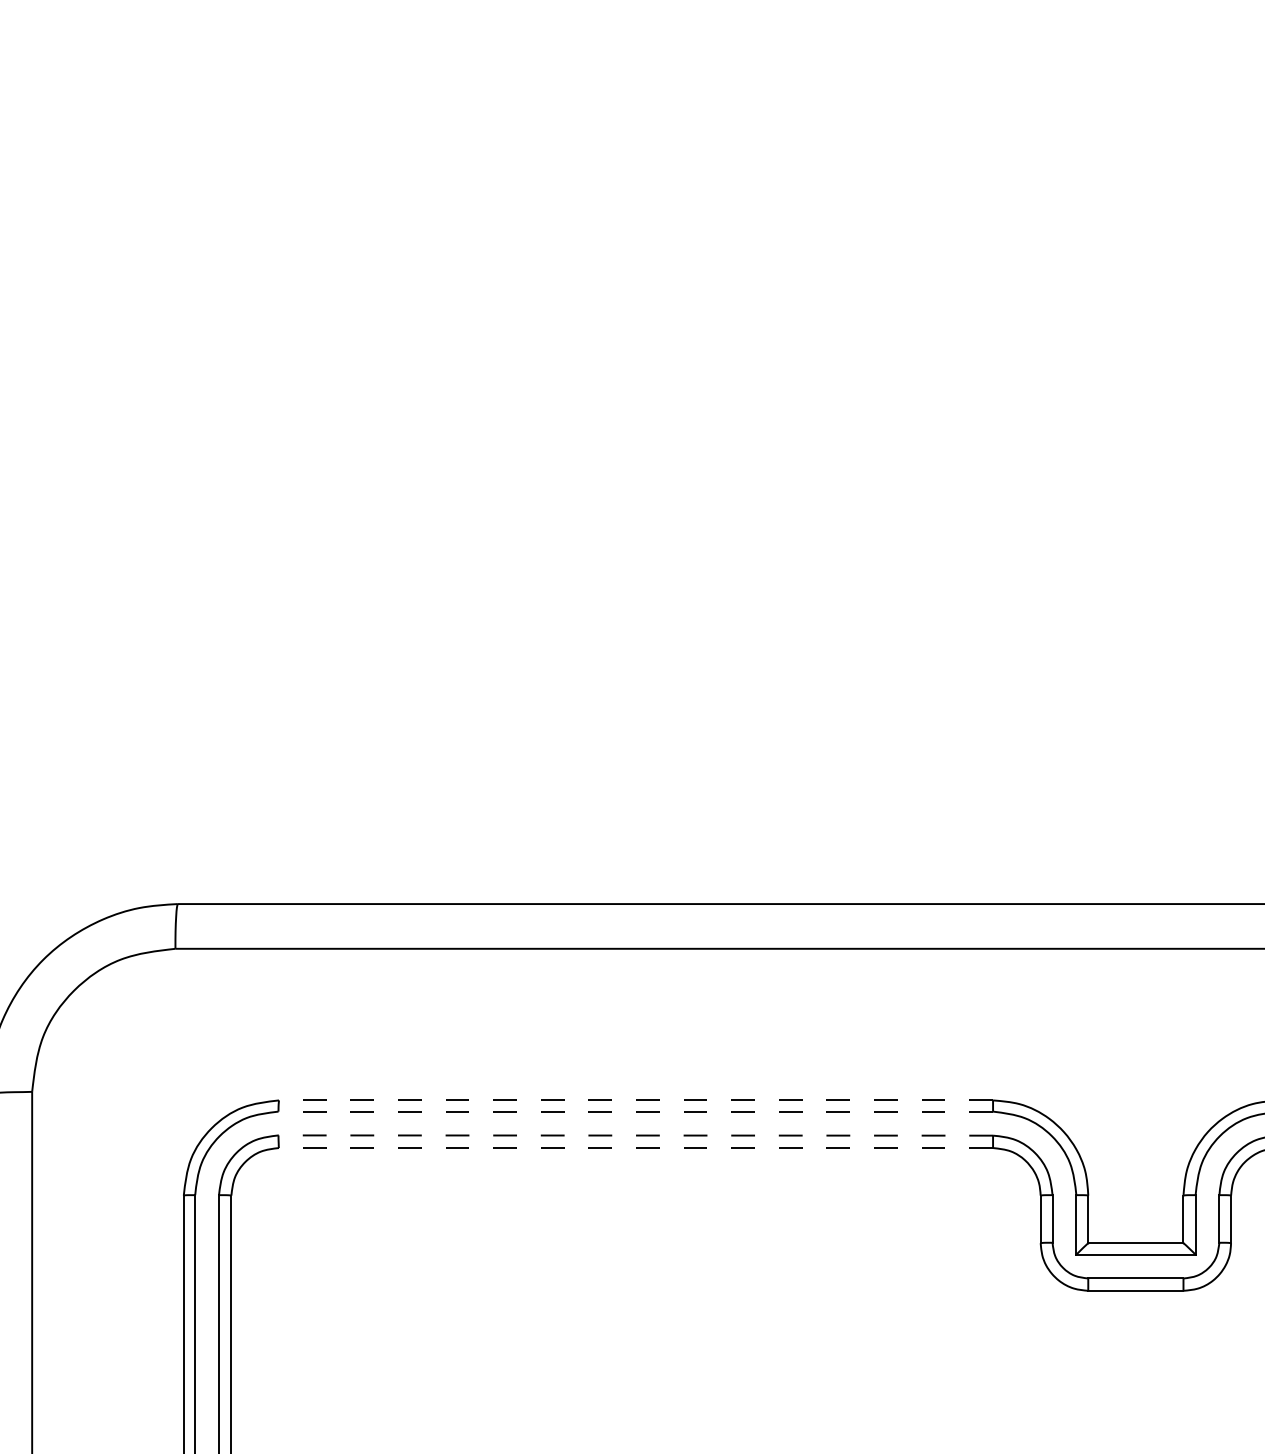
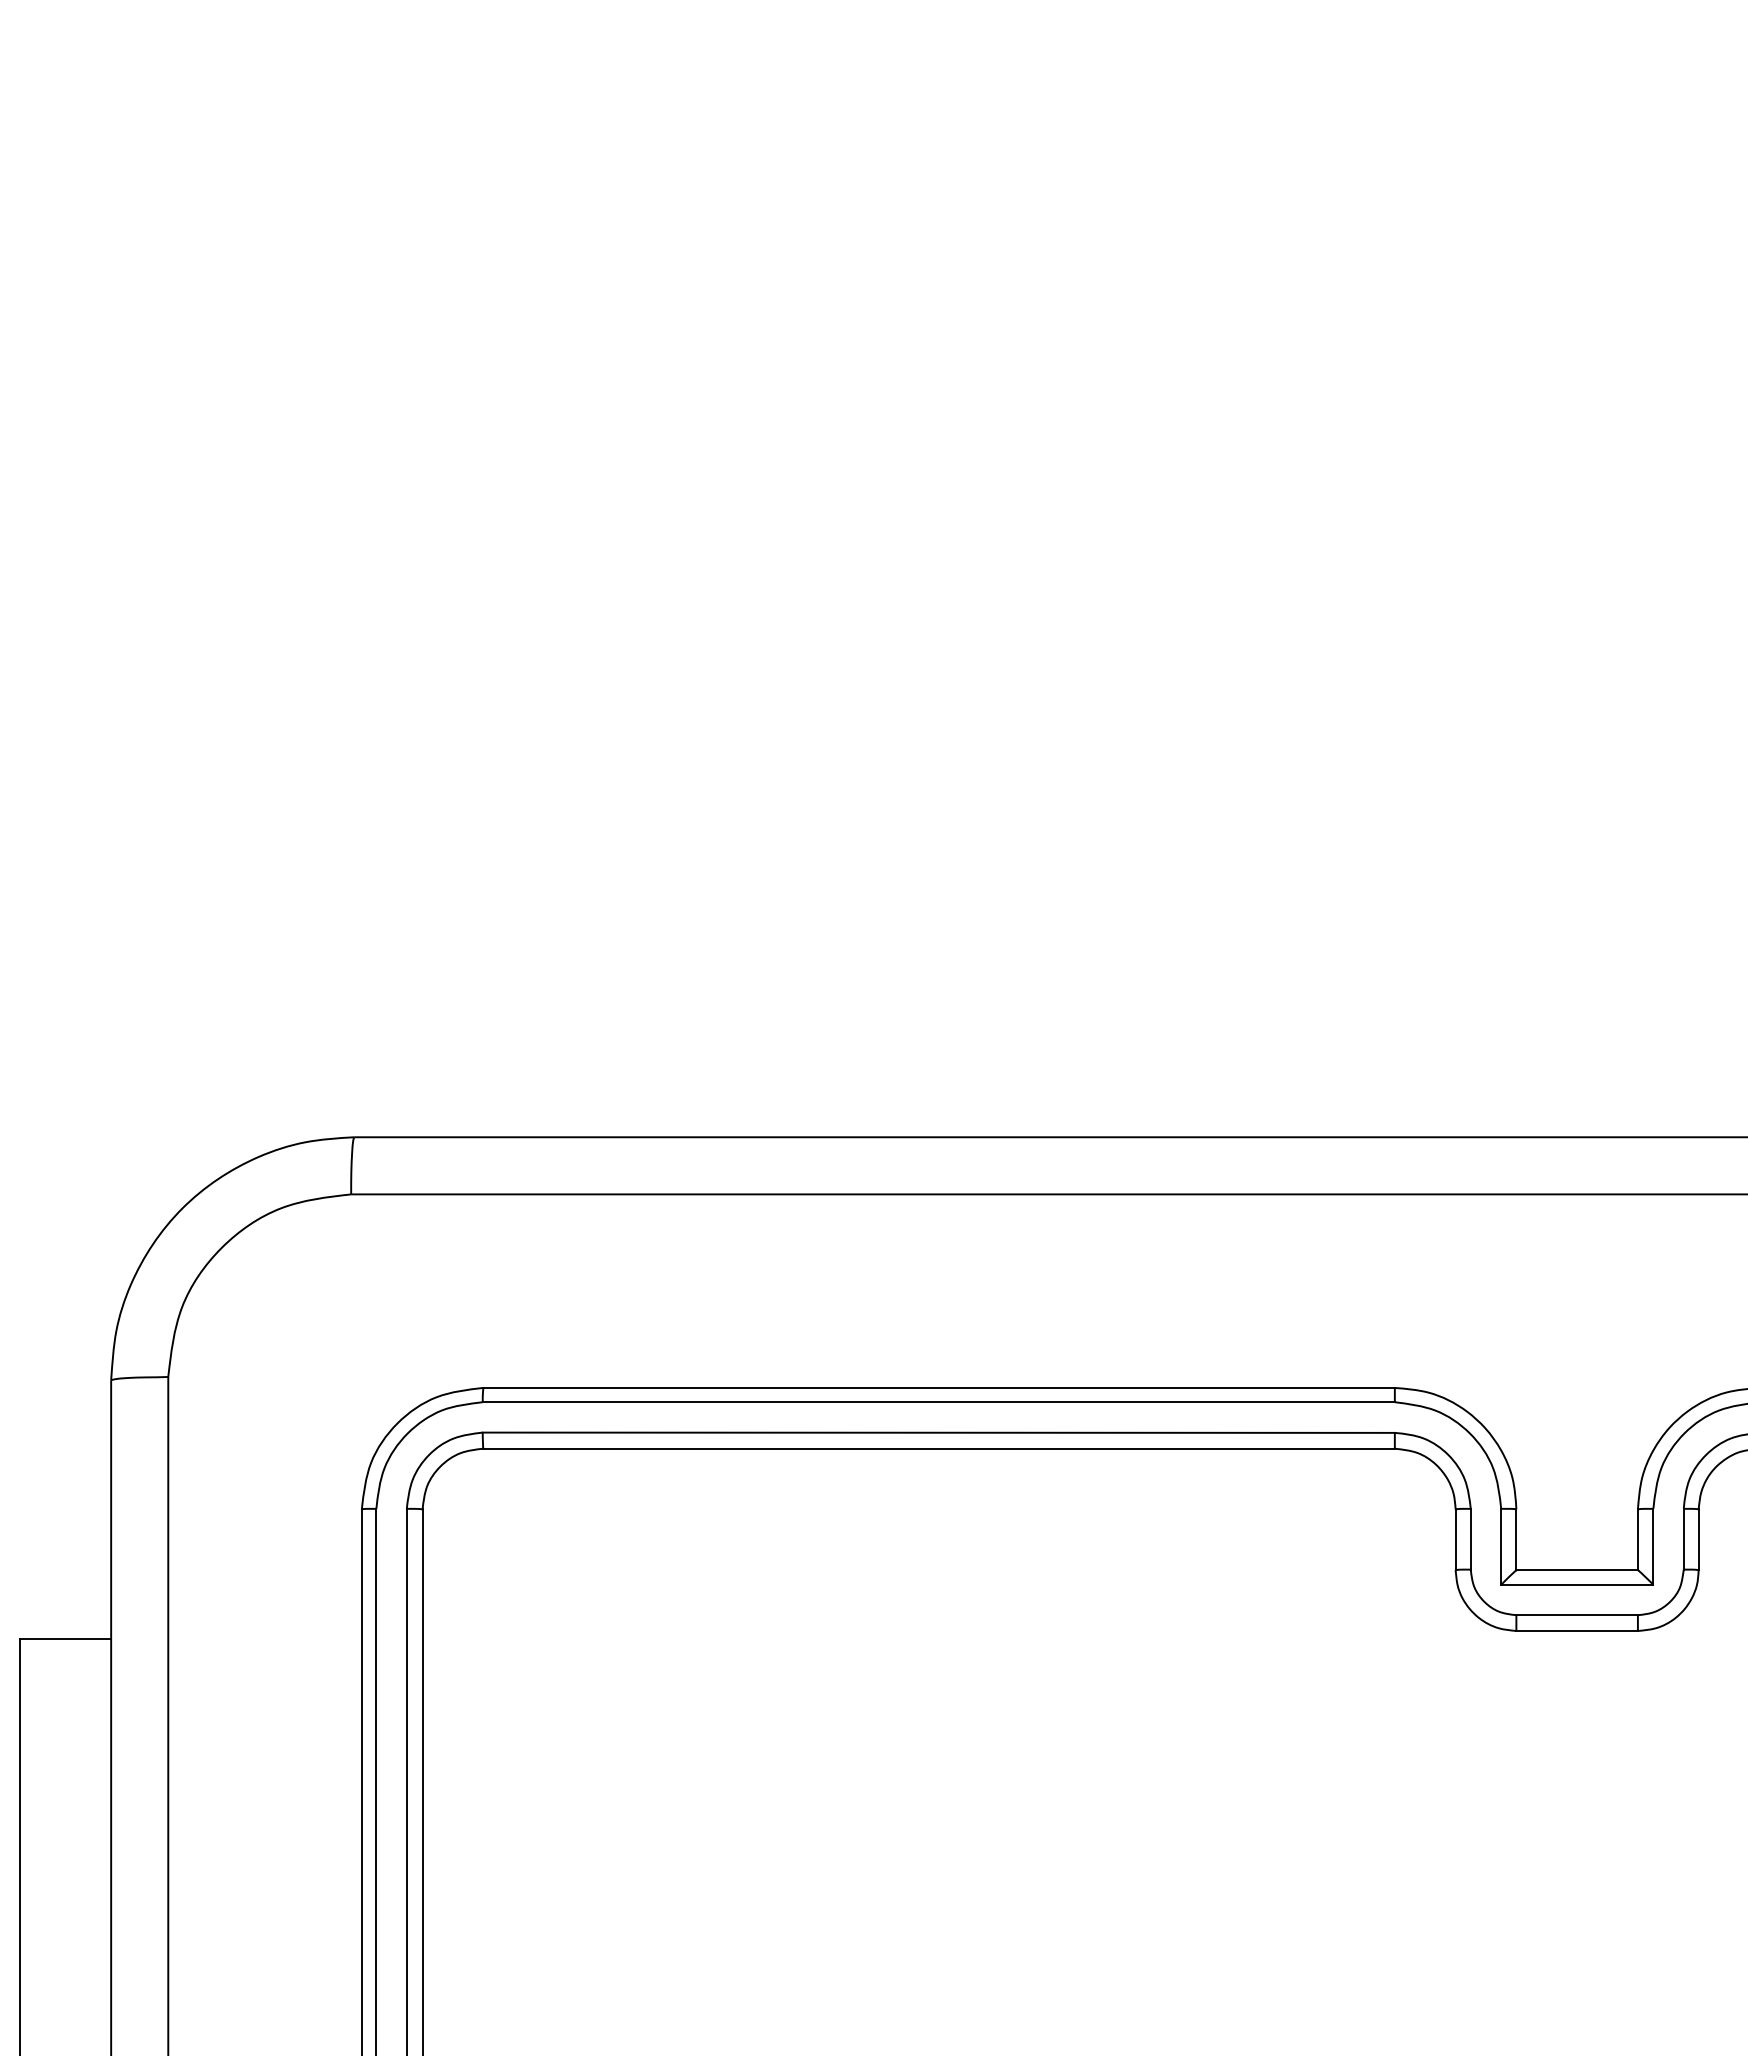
line: (636, 1100) -> (939, 1387), dashed -> solid
line: (635, 1111) -> (938, 1402), dashed -> solid
line: (635, 1135) -> (938, 1432), dashed -> solid
line: (636, 1147) -> (939, 1448), dashed -> solid

